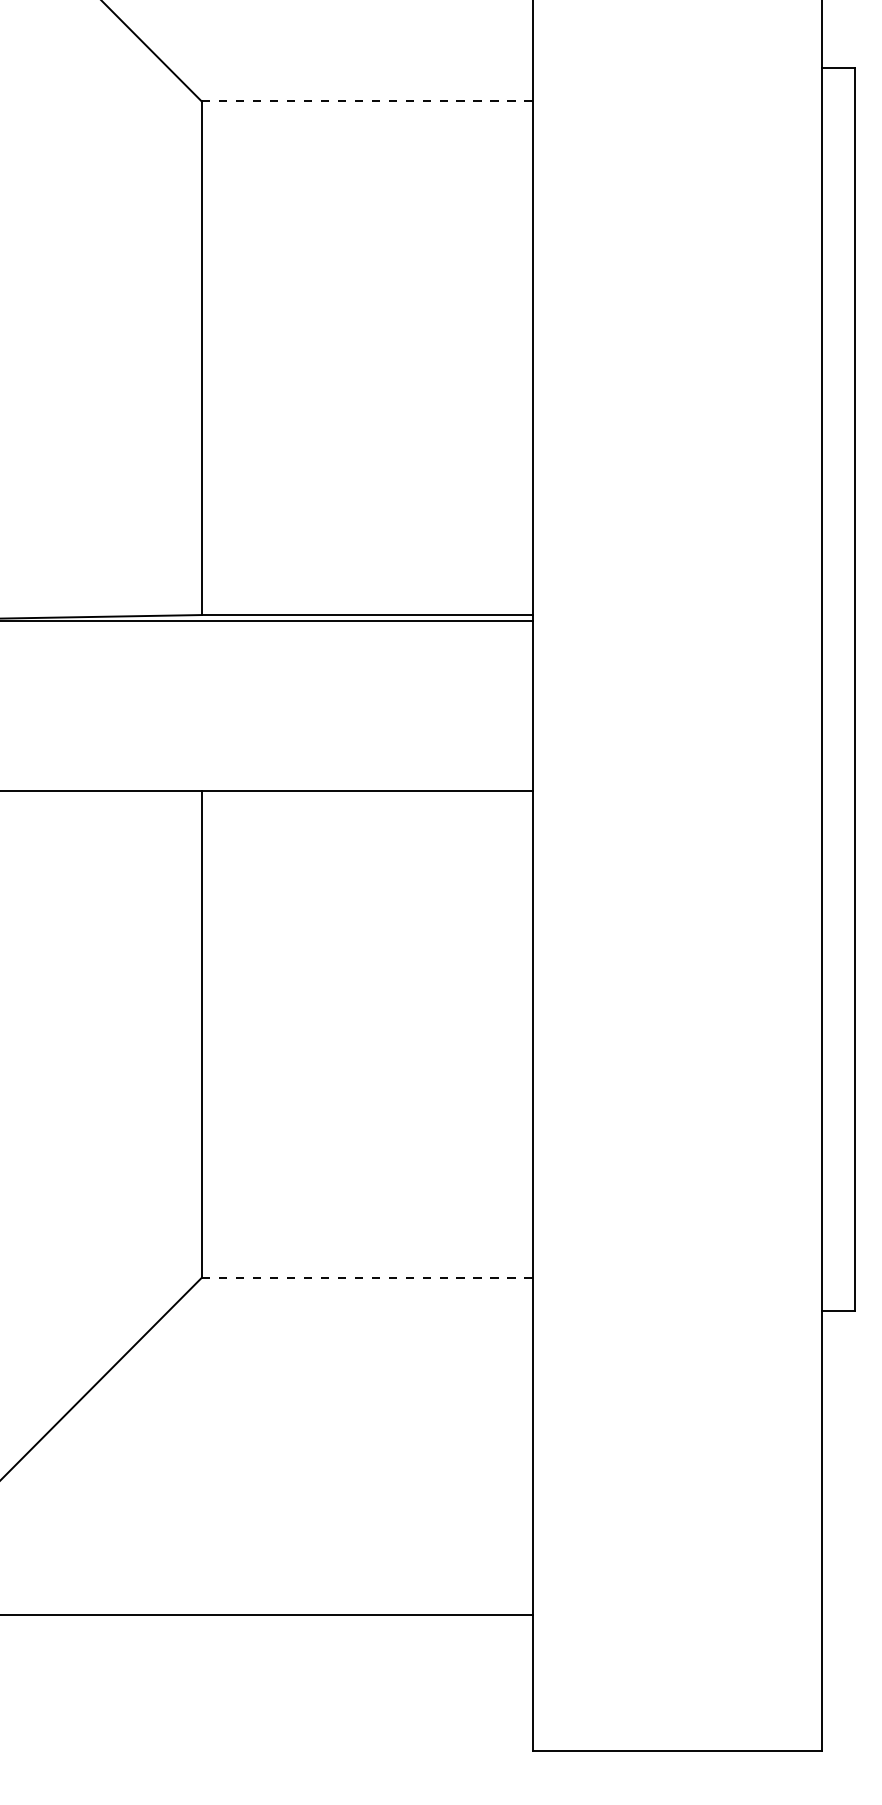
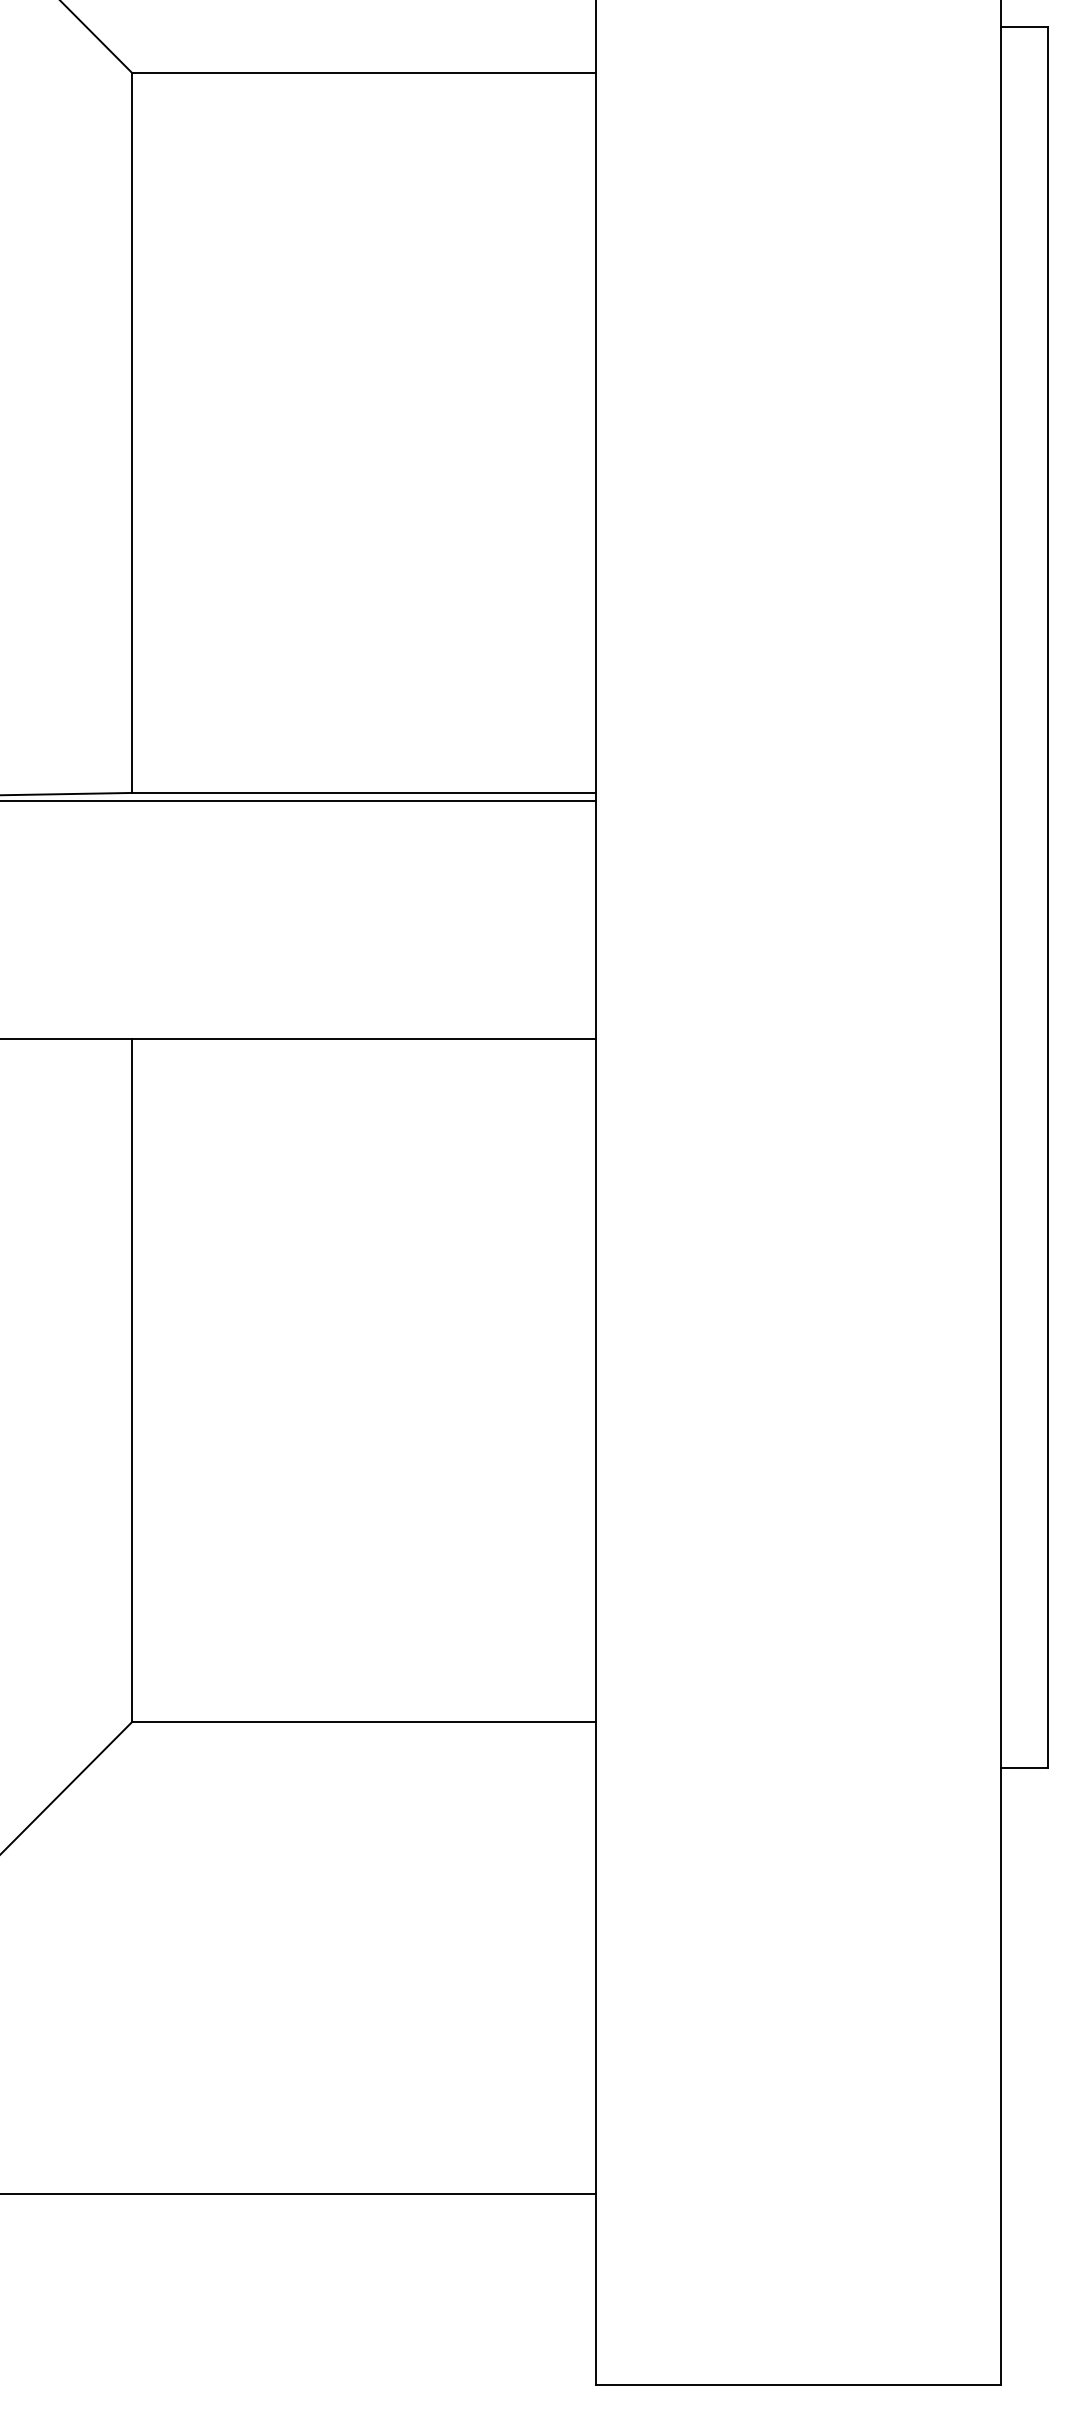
line: (367, 101) -> (364, 73), dashed -> solid
line: (367, 1277) -> (364, 1721), dashed -> solid

